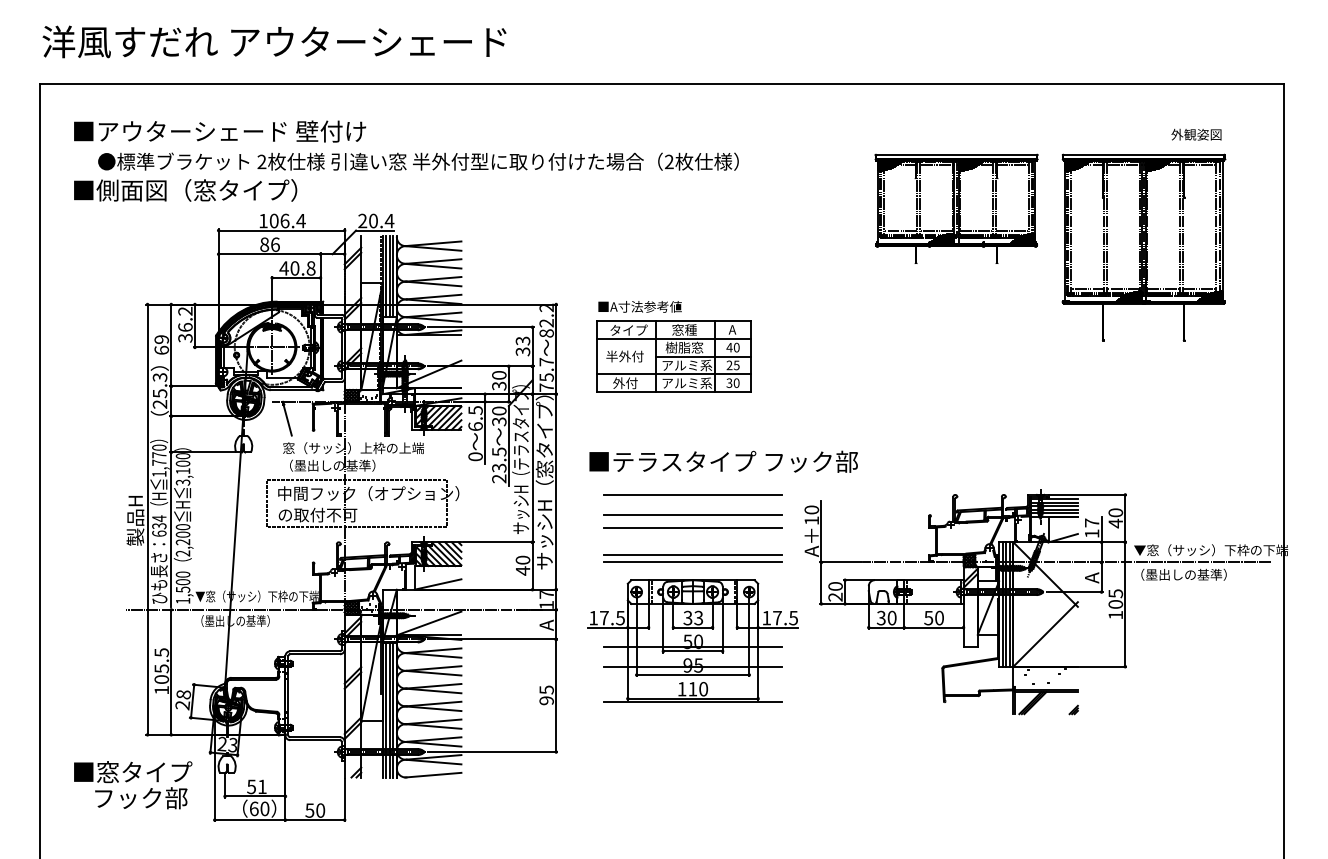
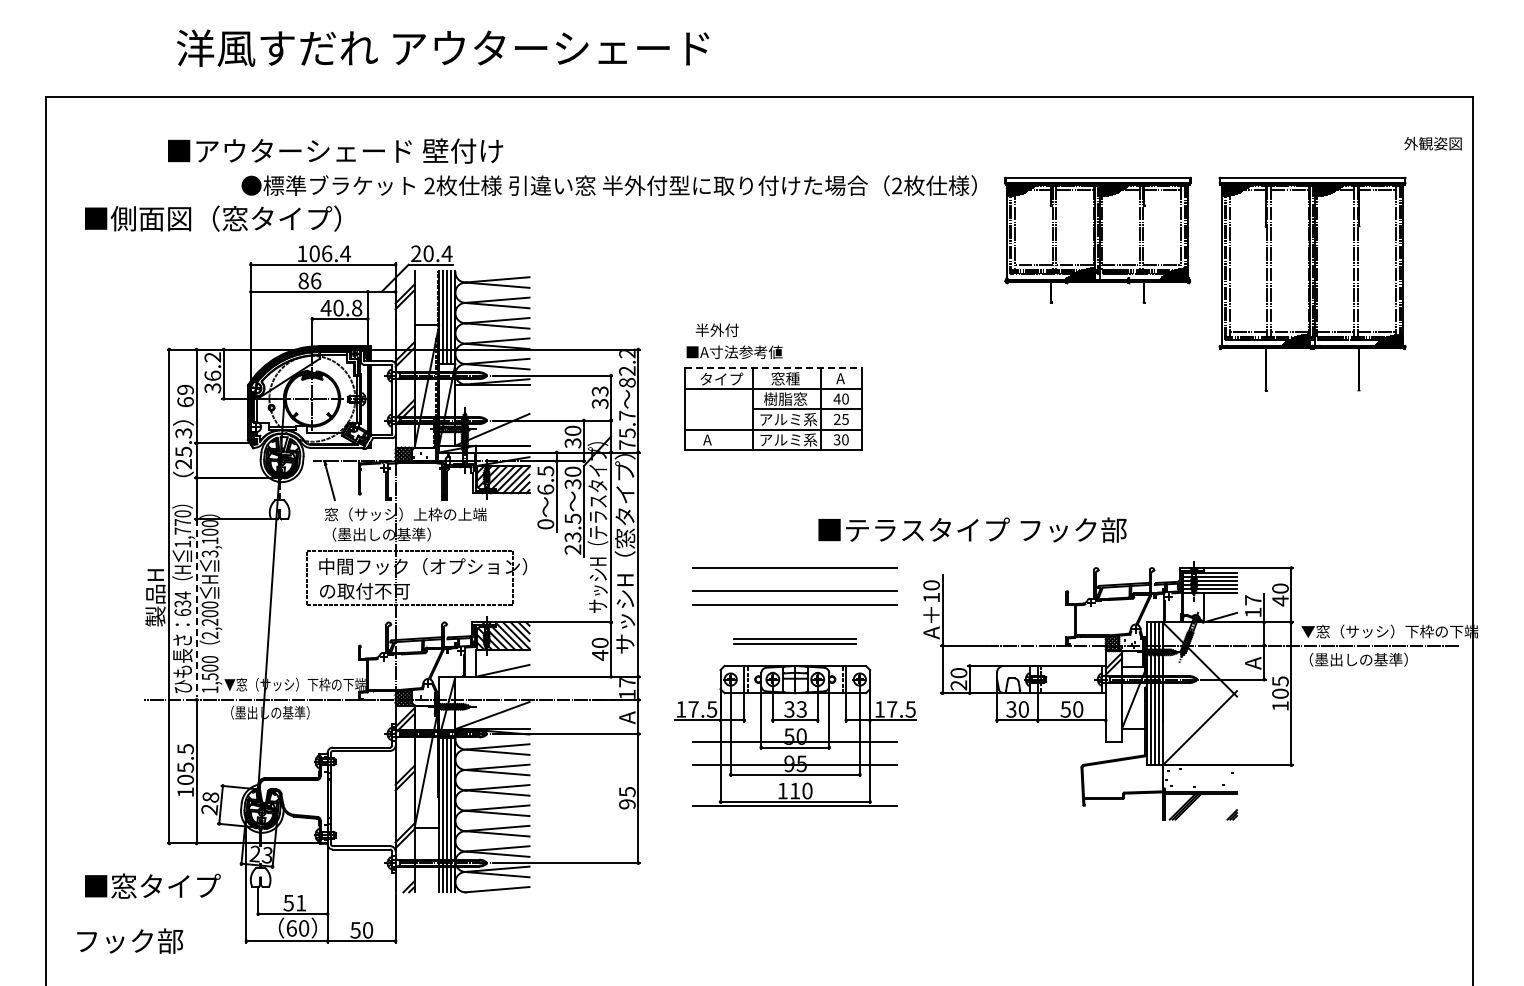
text: (274, 41) -> (443, 47), moved
text: (220, 131) -> (335, 150), moved
text: (1195, 134) -> (1432, 143), moved
text: (417, 161) -> (608, 185), moved
line: (674, 321) -> (773, 368), solid -> dashed
text: (624, 355) -> (716, 329), moved
text: (625, 382) -> (717, 439), 外付 -> A
text: (723, 461) -> (972, 529), moved
line: (171, 529) -> (196, 607), solid -> dashed
part: (692, 558) -> (794, 641), size x0.6
text: (141, 797) -> (130, 940), moved

